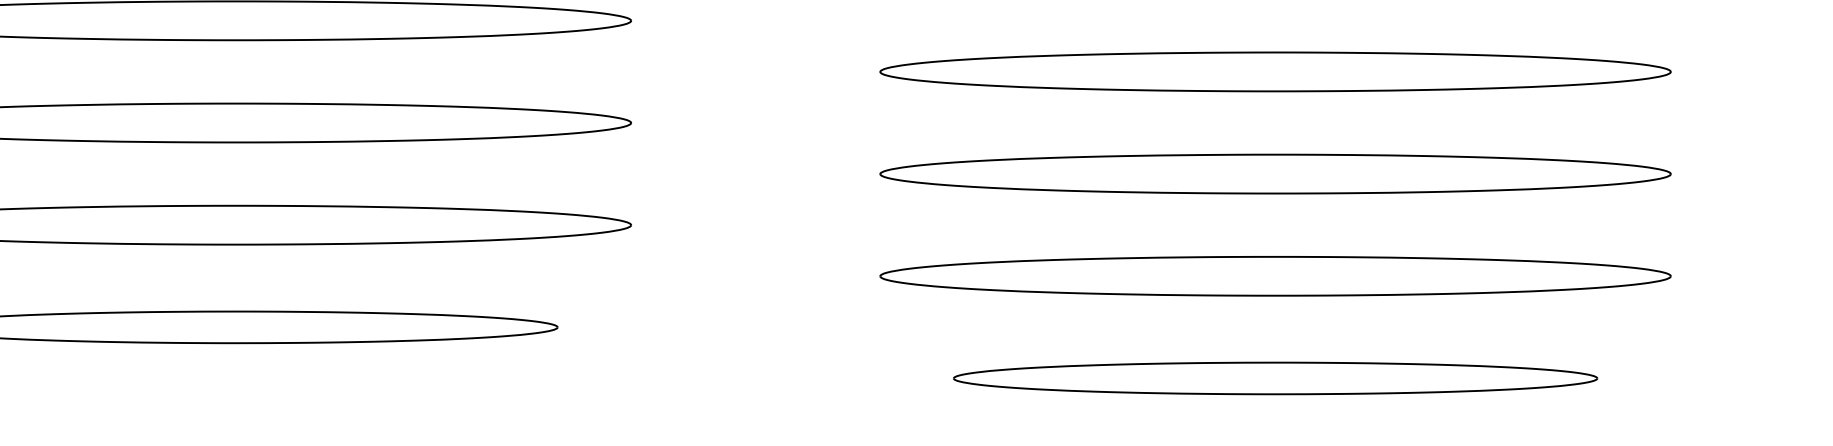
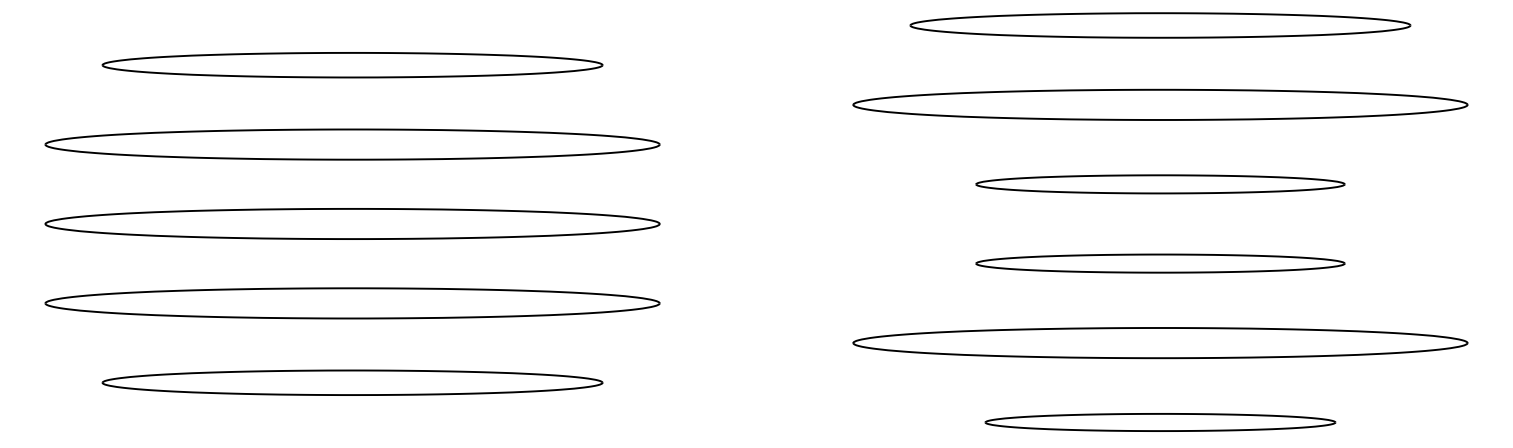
part: (1275, 72) -> (1160, 184), size x0.6
part: (1275, 173) -> (1160, 263), size x0.6
part: (1275, 378) -> (1160, 422), size x0.7

